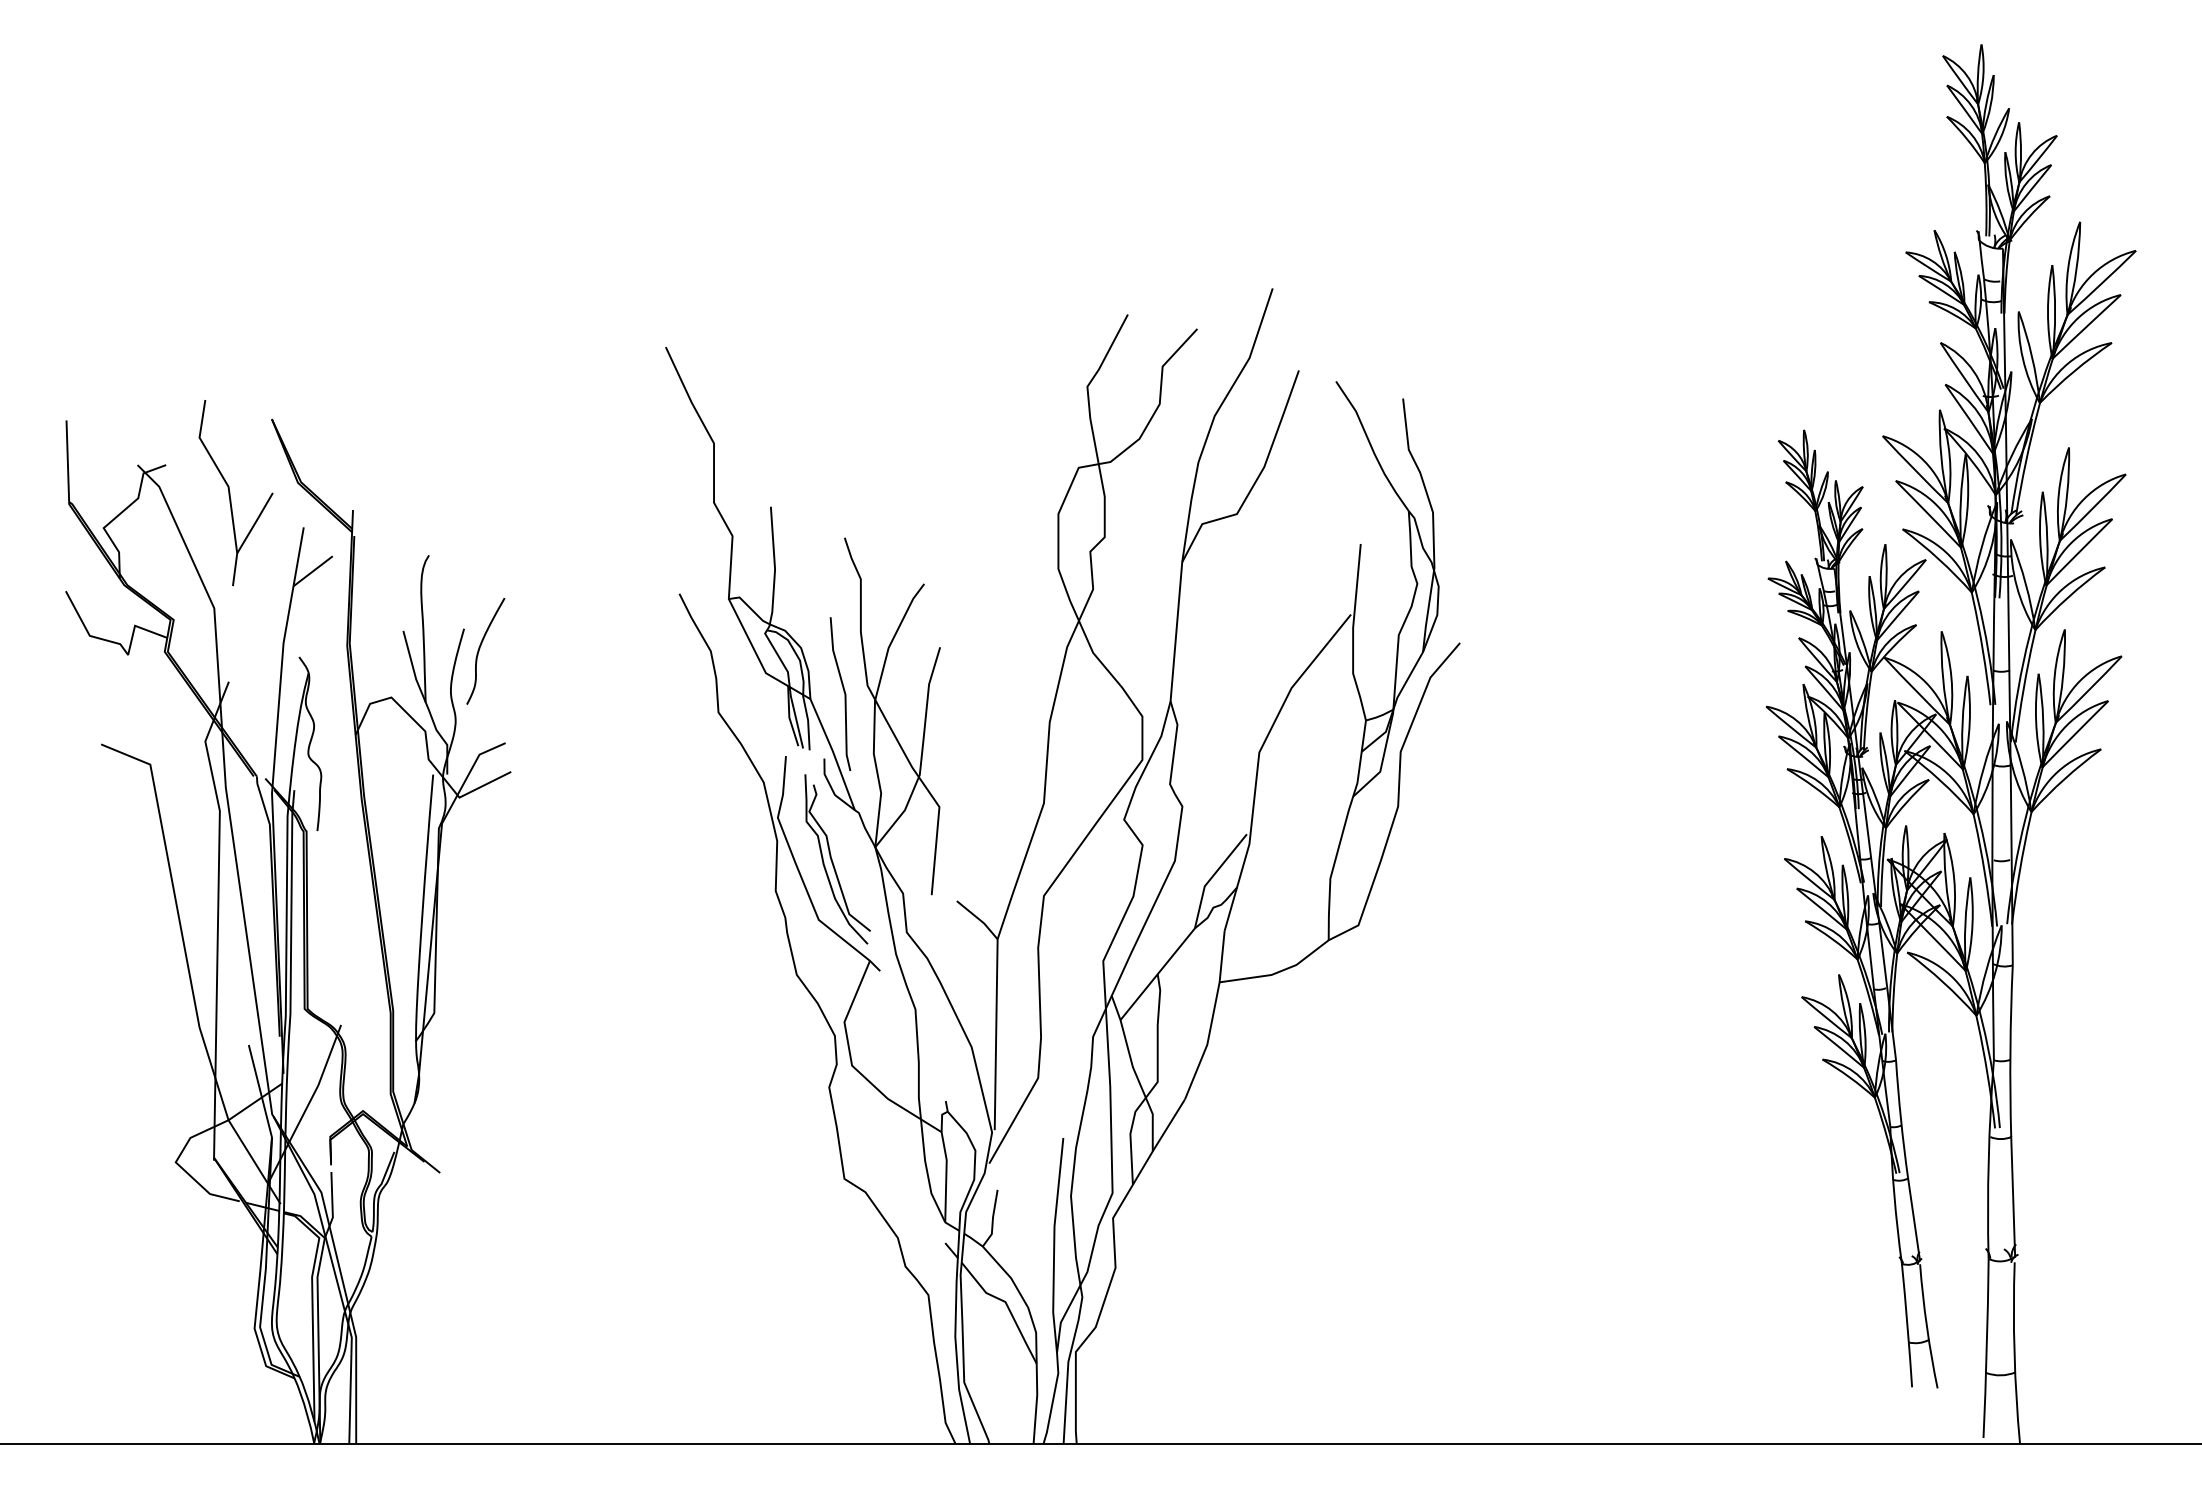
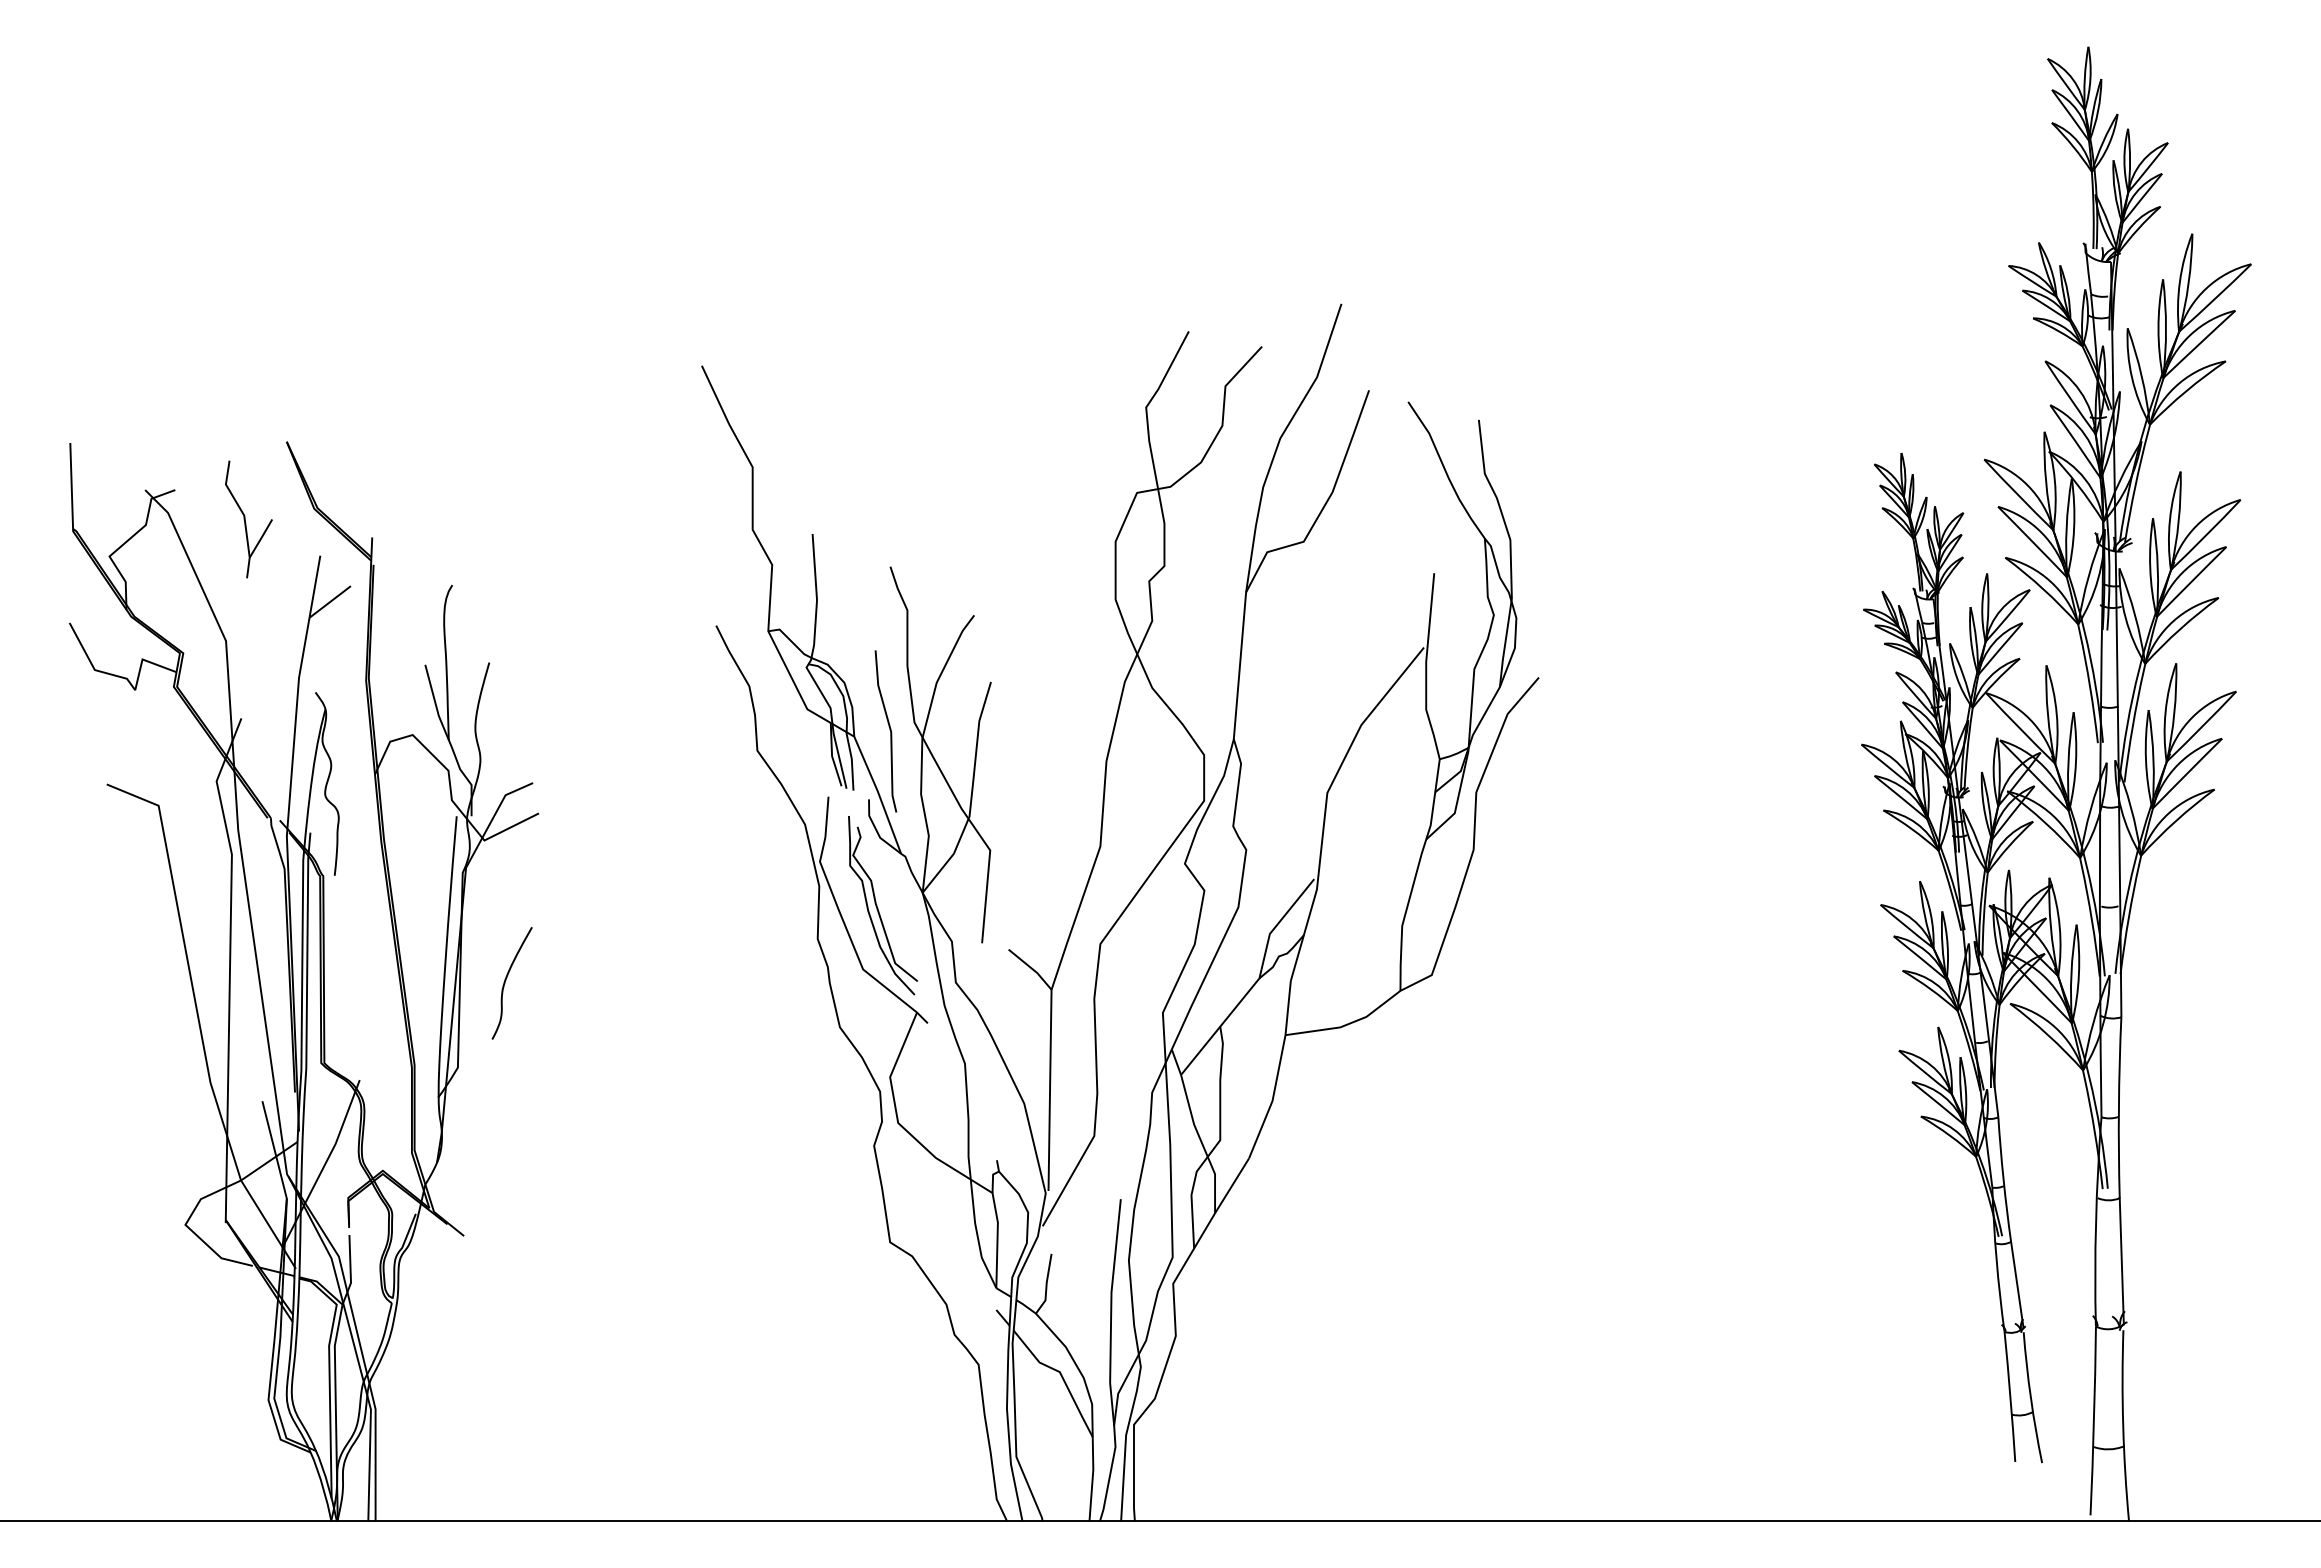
part: (235, 493) -> (248, 519), size x0.6
curve: (480, 648) -> (506, 980), moved

